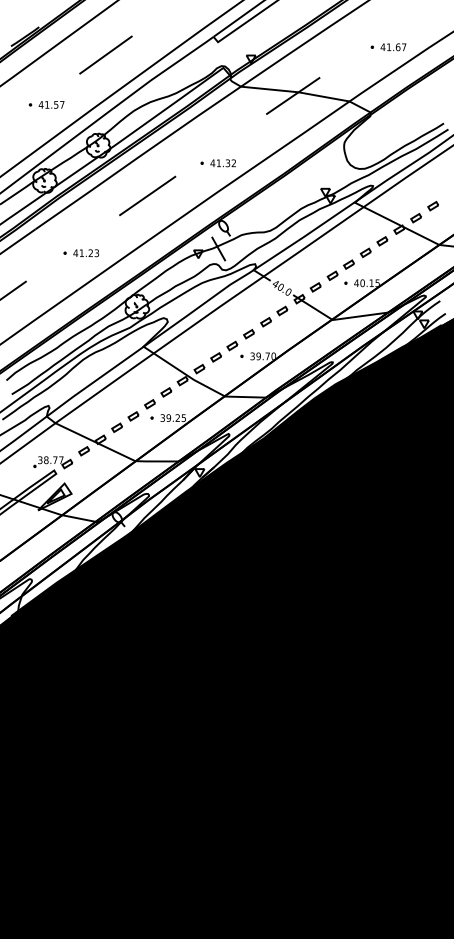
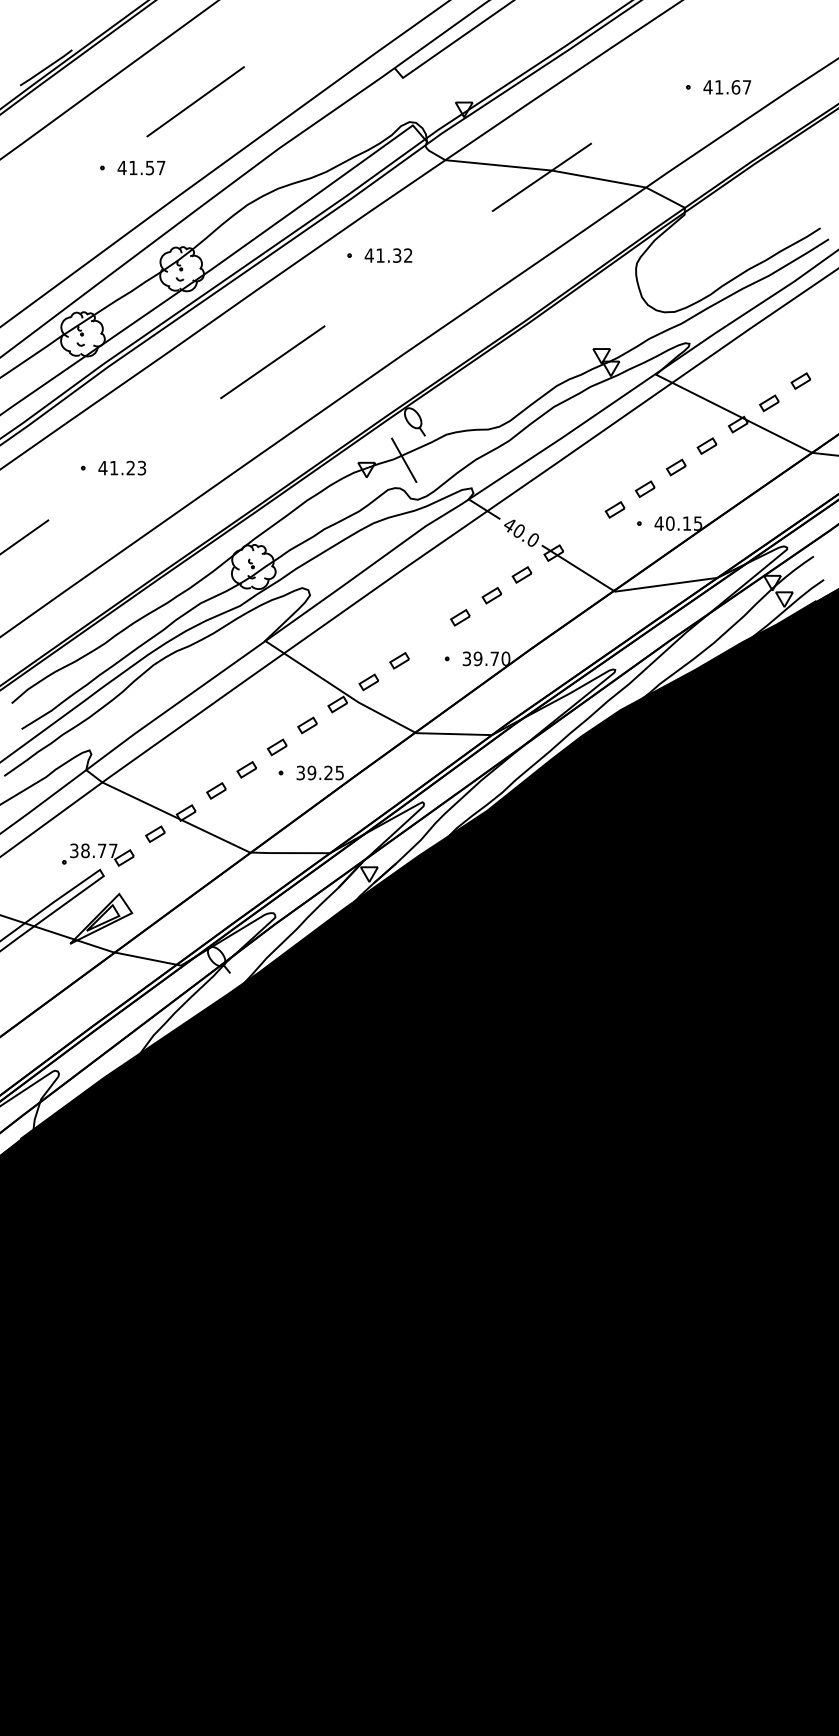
part: (46, 104) -> (131, 167), moved
part: (217, 163) -> (377, 255), moved
part: (81, 253) -> (113, 468), moved
part: (315, 287) -> (583, 531), removed
part: (232, 345) -> (429, 638), removed

